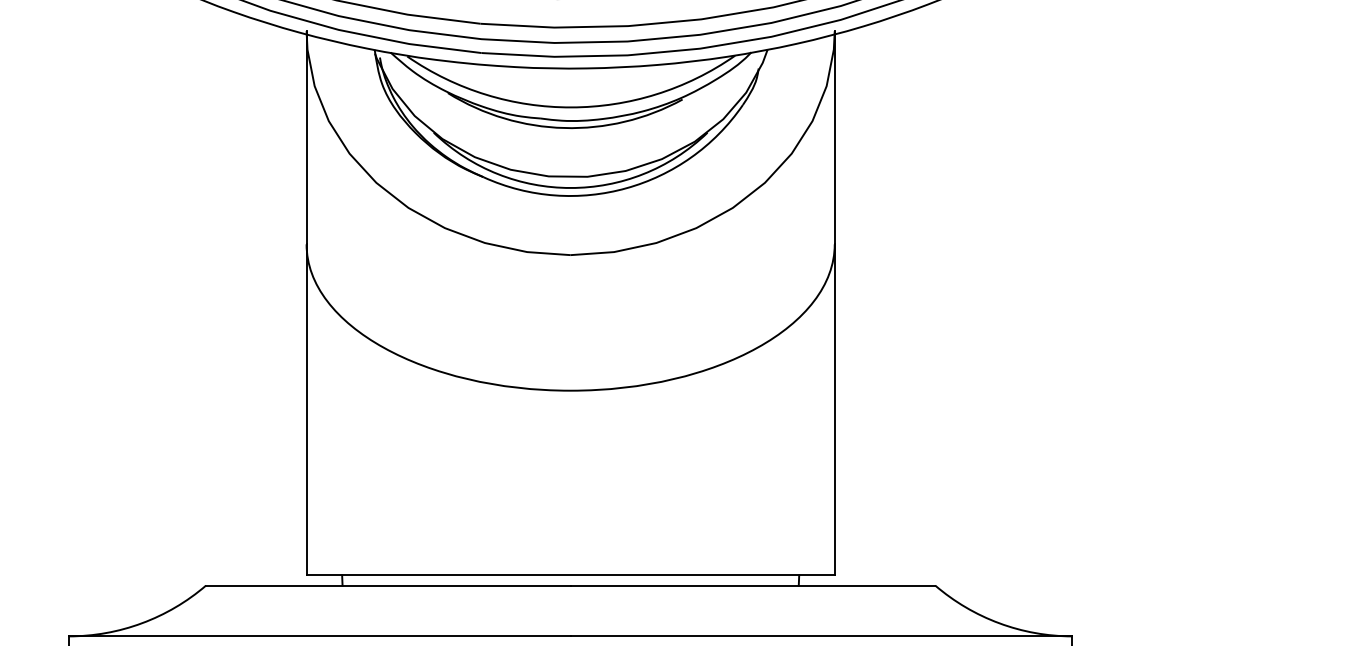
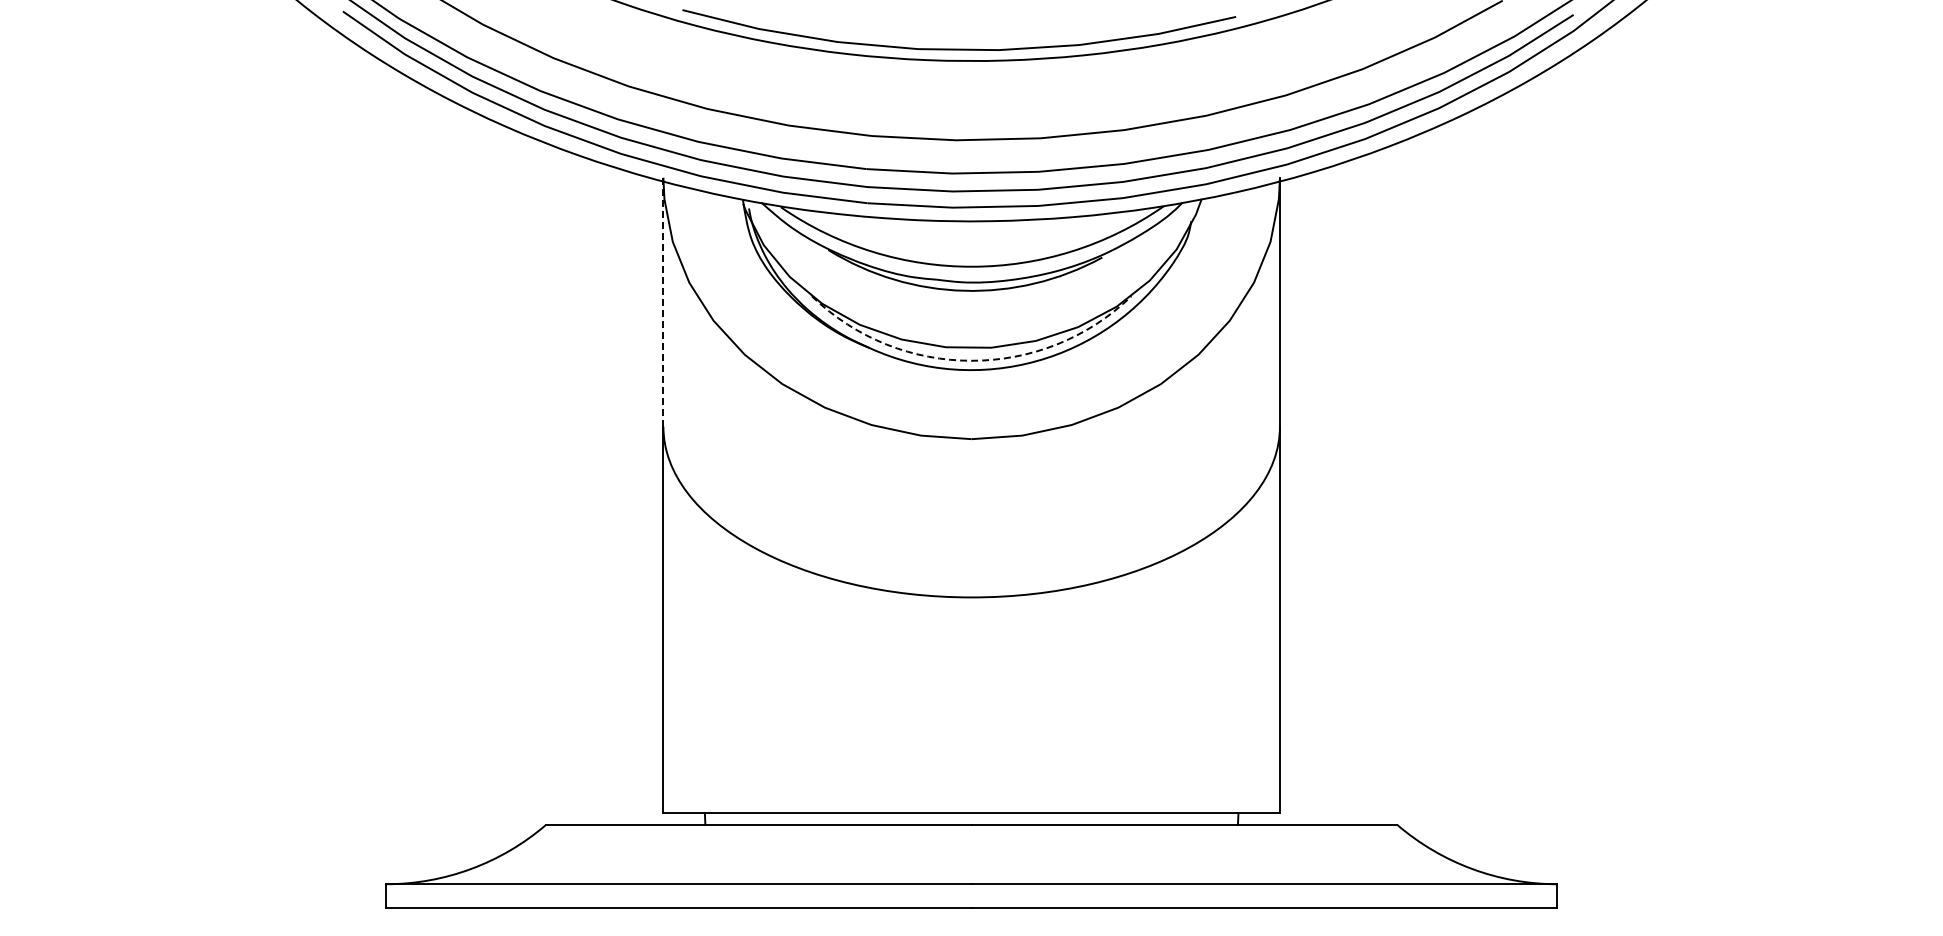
line: (306, 138) -> (663, 302), solid -> dashed
arc: (570, 187) -> (971, 360), solid -> dashed

